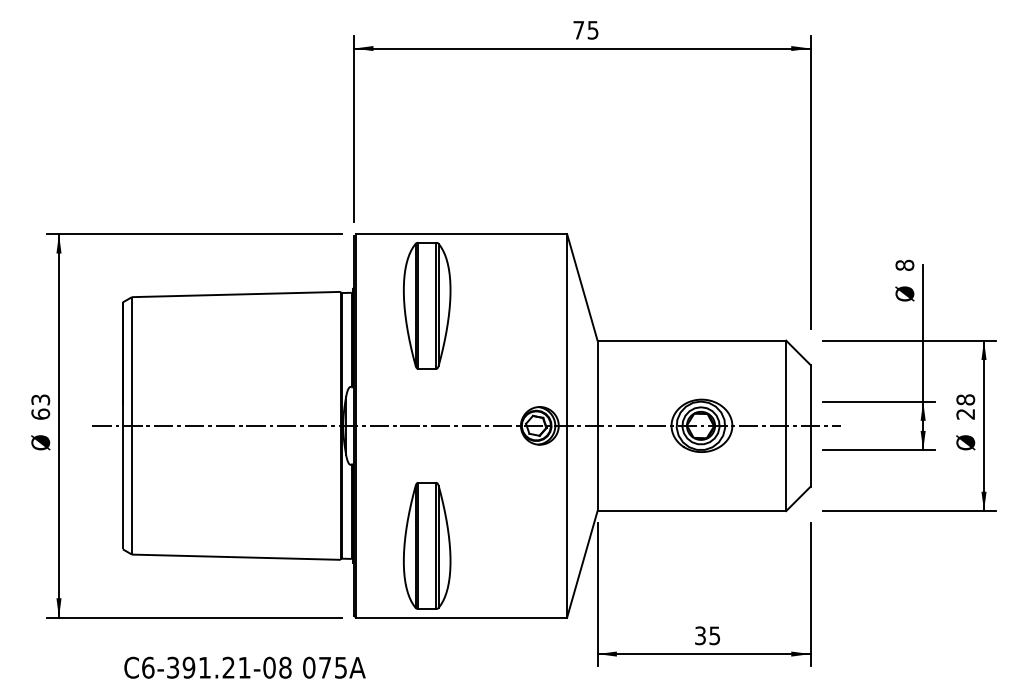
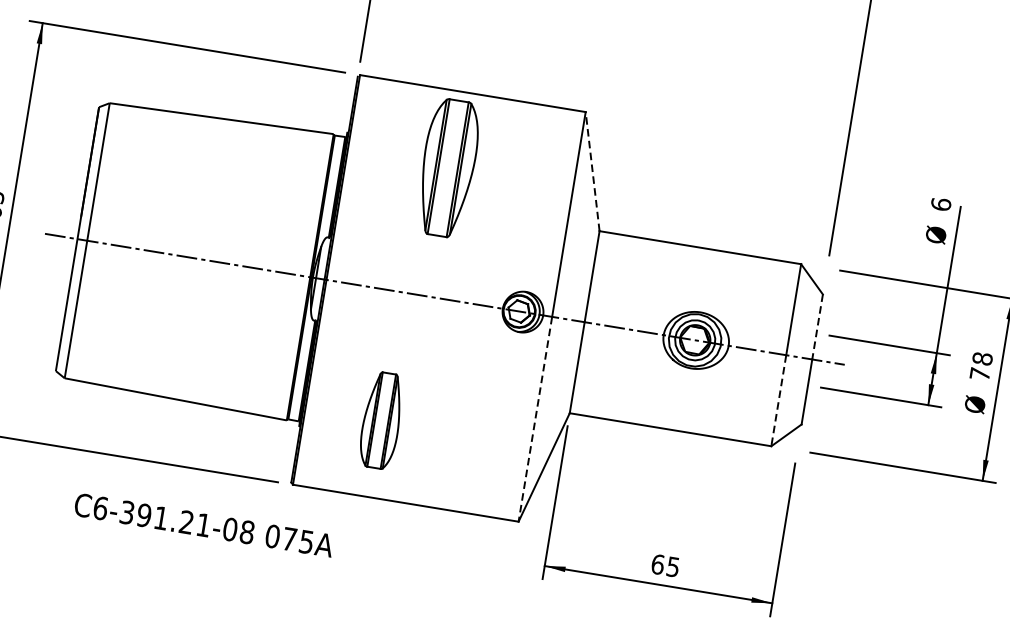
text: (904, 264) -> (940, 203), 8 -> 6
line: (582, 286) -> (592, 170), solid -> dashed
part: (427, 305) -> (448, 167), moved
line: (810, 395) -> (817, 327), solid -> dashed
text: (965, 414) -> (979, 374), 28 -> 78
line: (786, 468) -> (779, 400), solid -> dashed
line: (567, 521) -> (535, 419), solid -> dashed
part: (427, 545) -> (382, 420), size x0.7
text: (700, 635) -> (657, 564), 35 -> 65
text: (244, 667) -> (203, 524), moved

